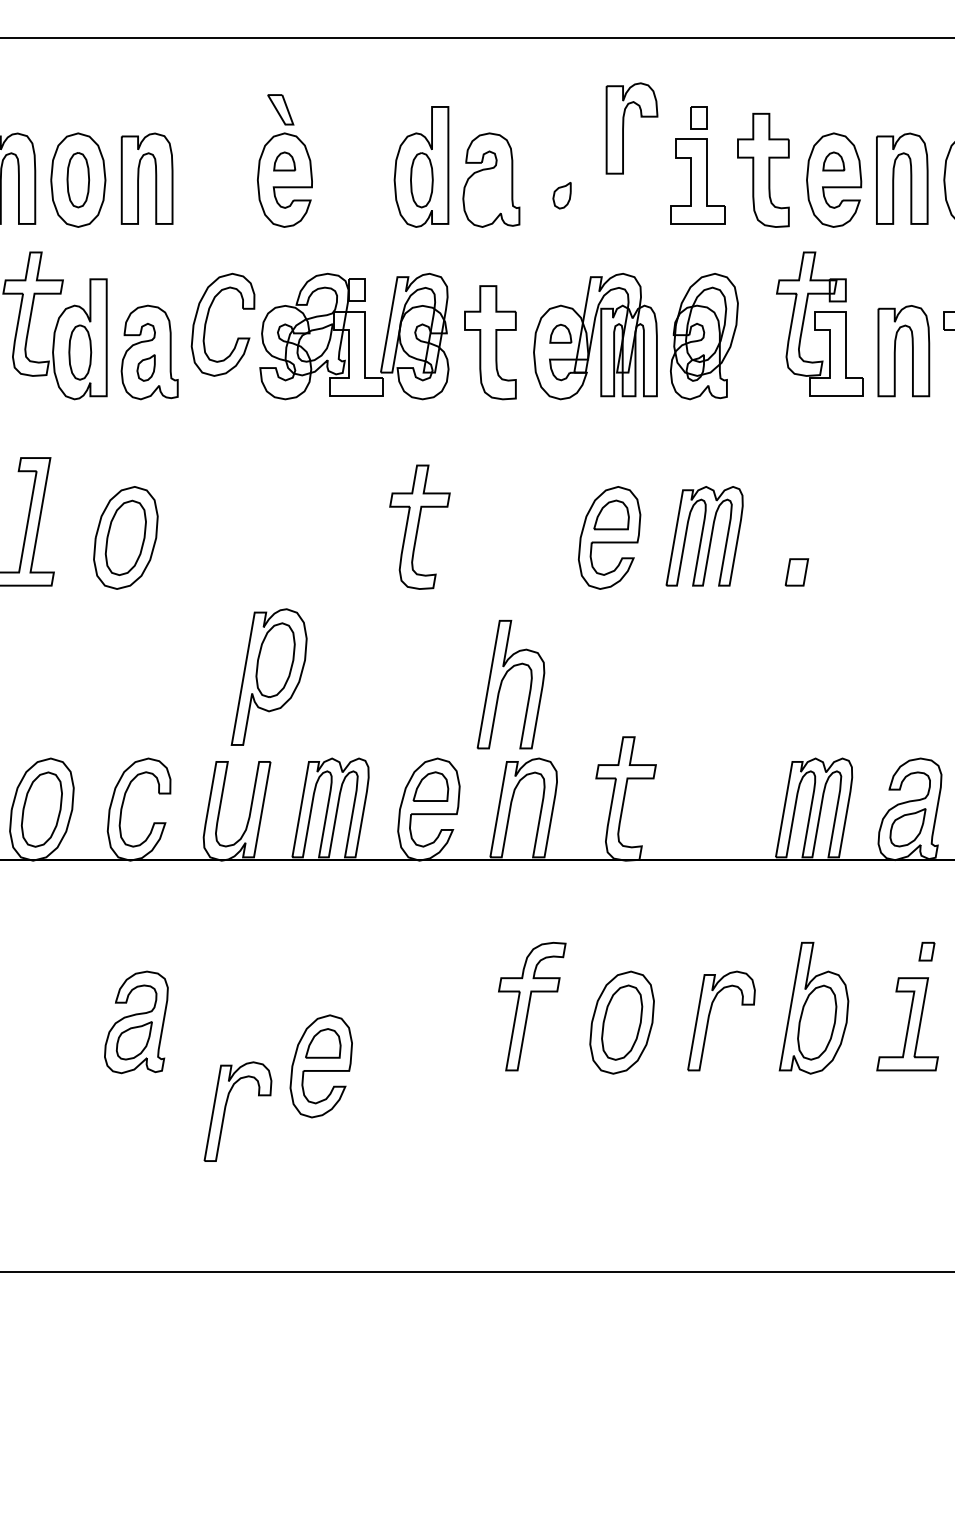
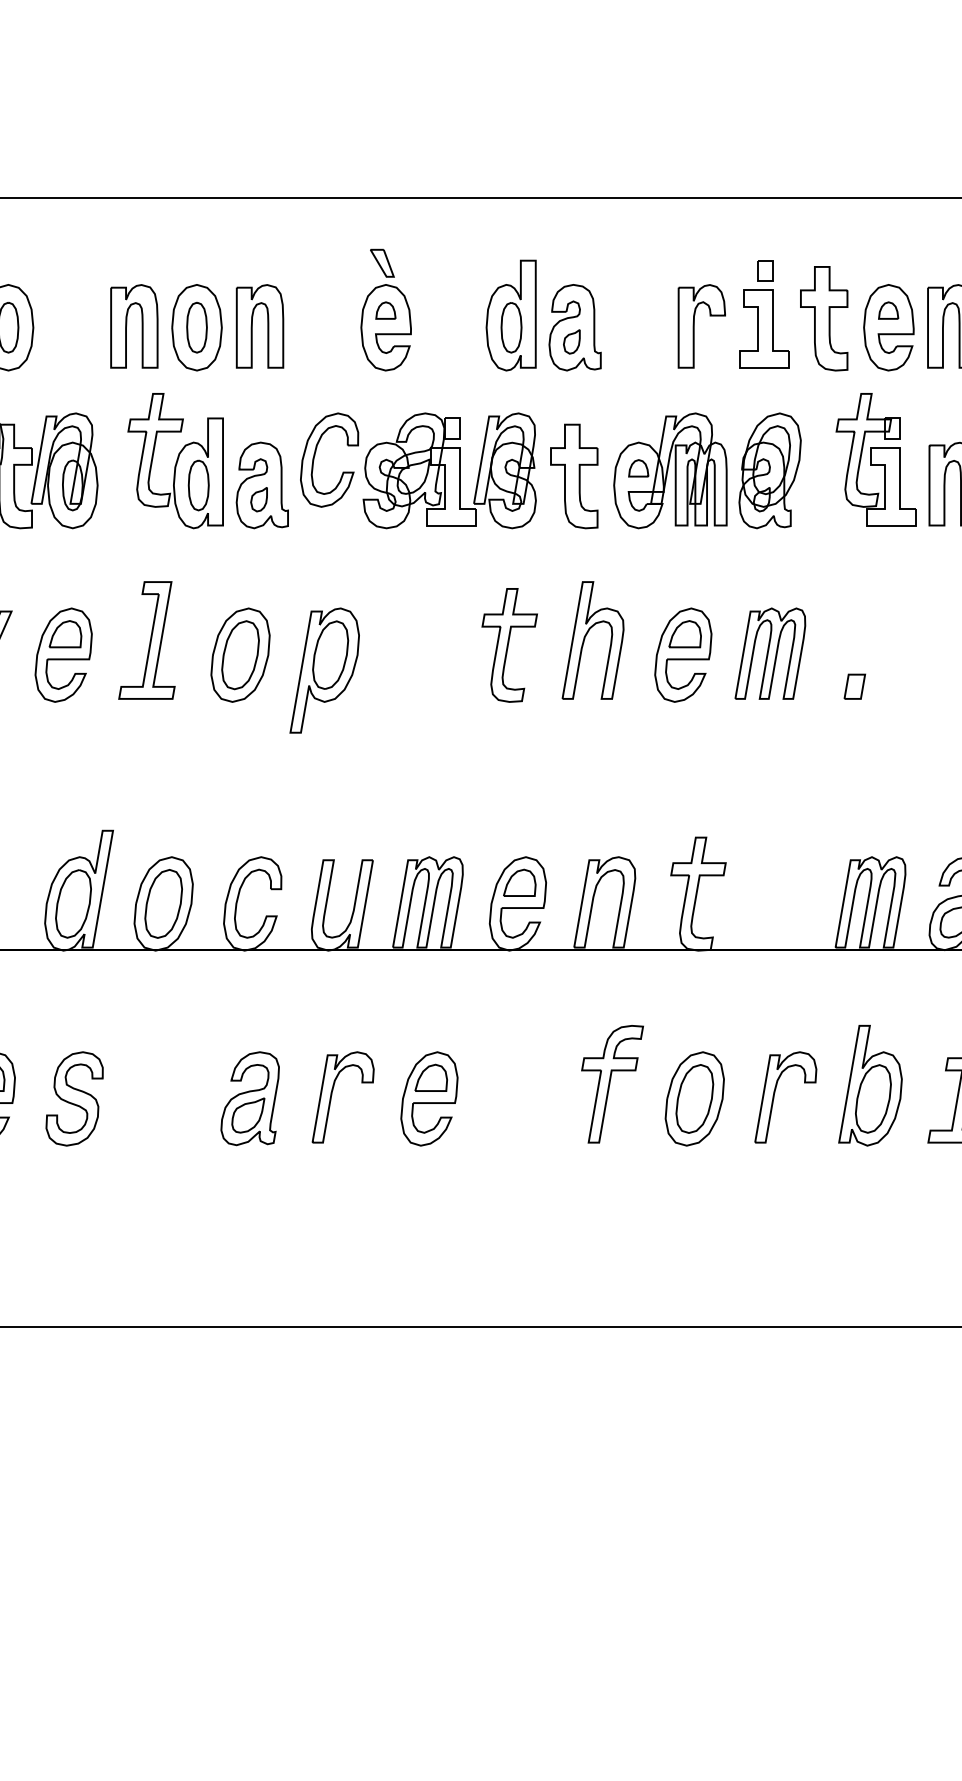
part: (623, 128) -> (694, 326), moved
part: (561, 195) -> (571, 341), moved
part: (268, 676) -> (324, 670), moved
part: (502, 683) -> (585, 639), moved
part: (321, 1065) -> (429, 1098), moved
part: (226, 1109) -> (332, 1095), moved

